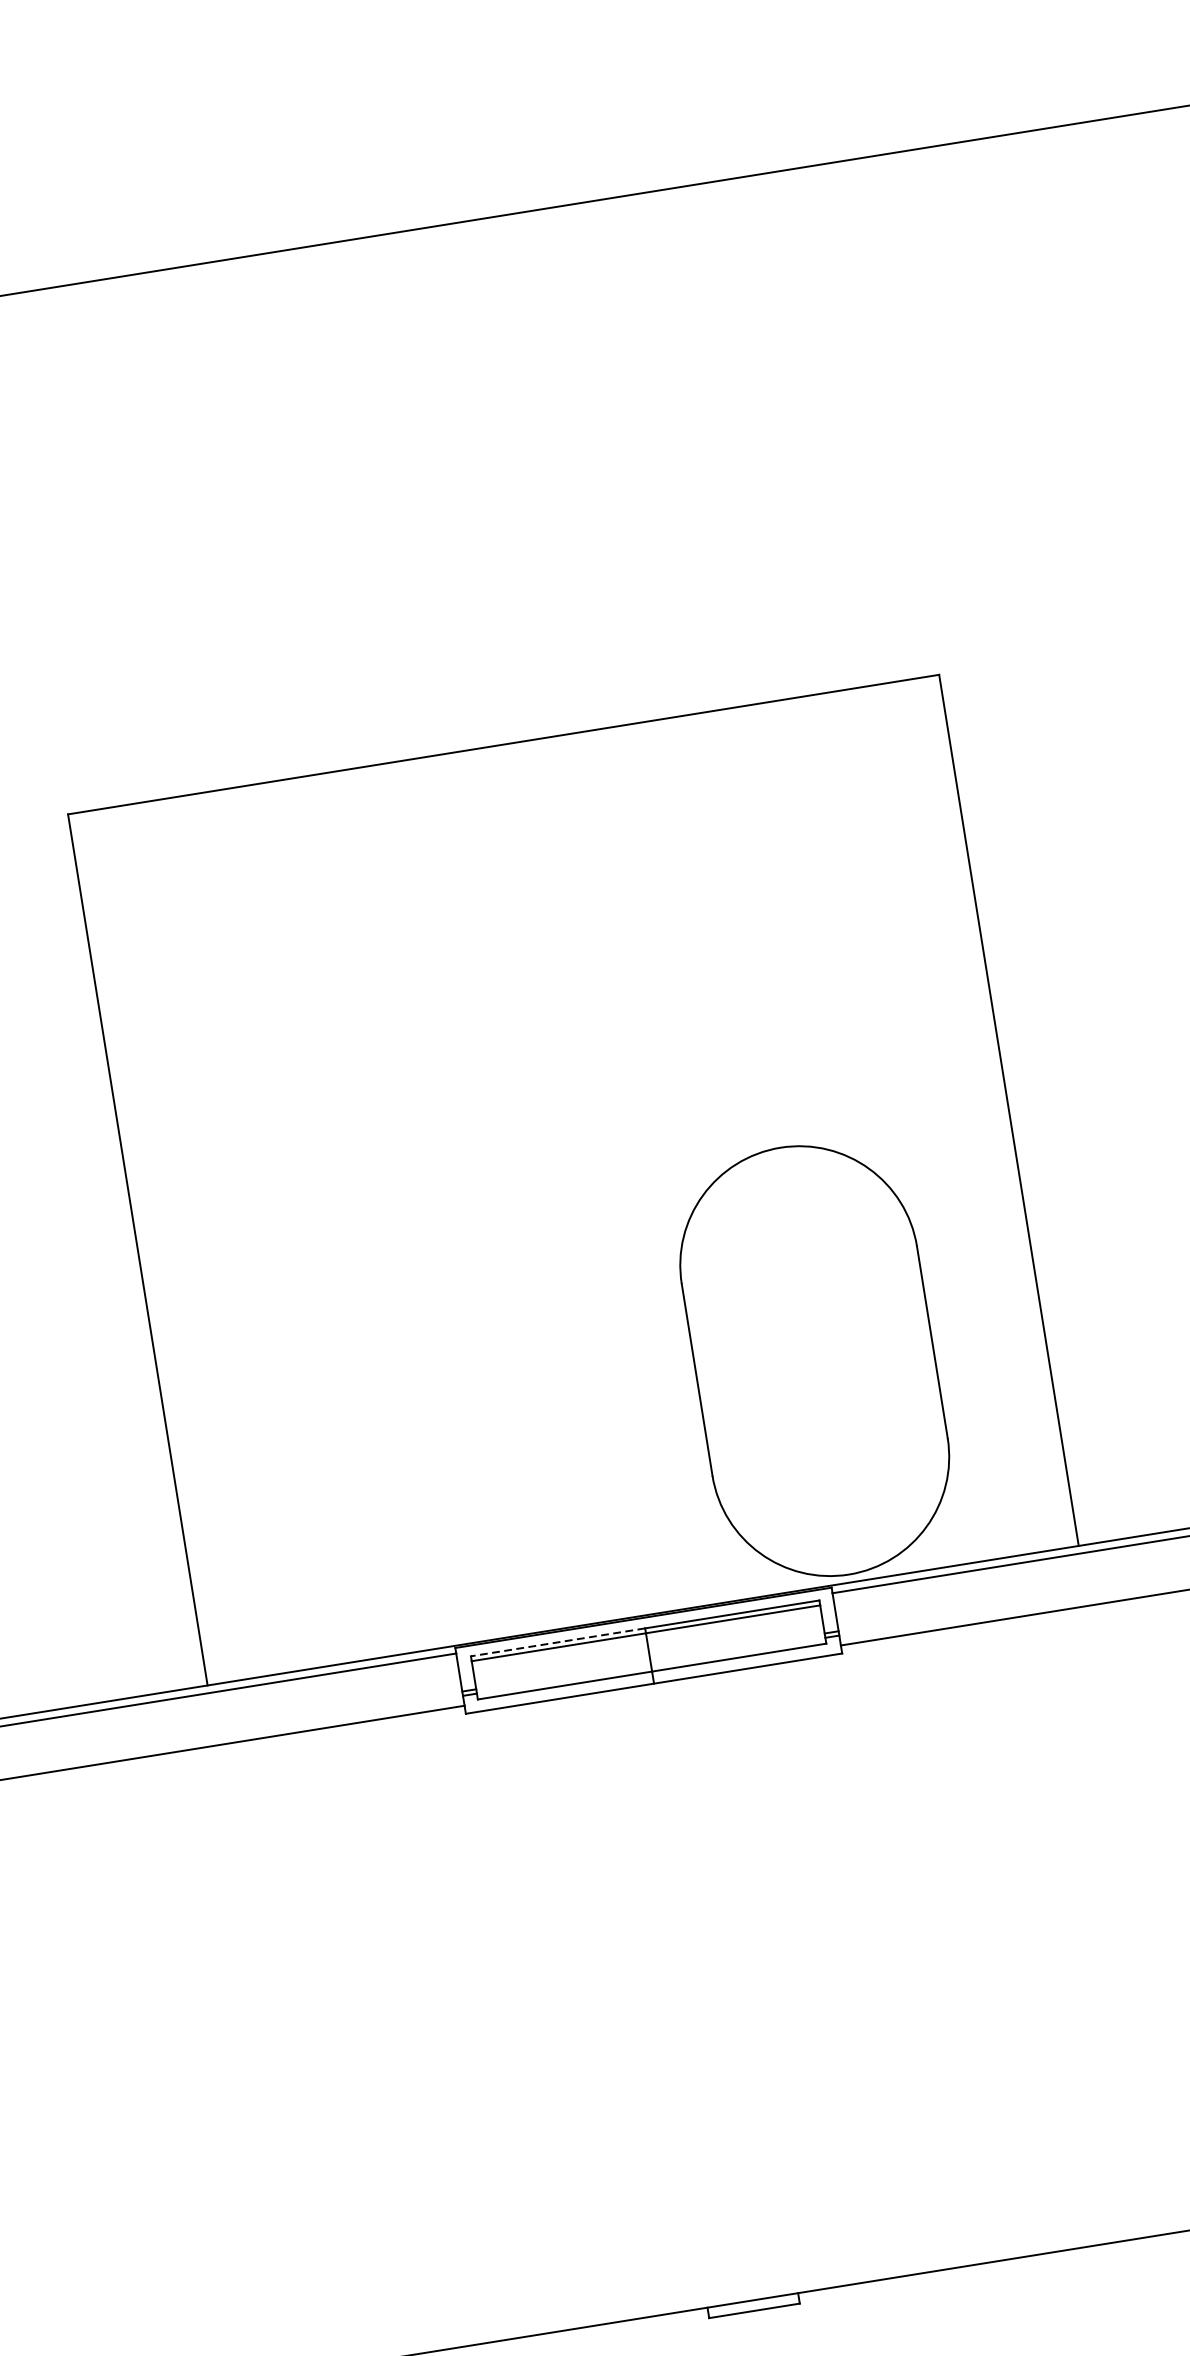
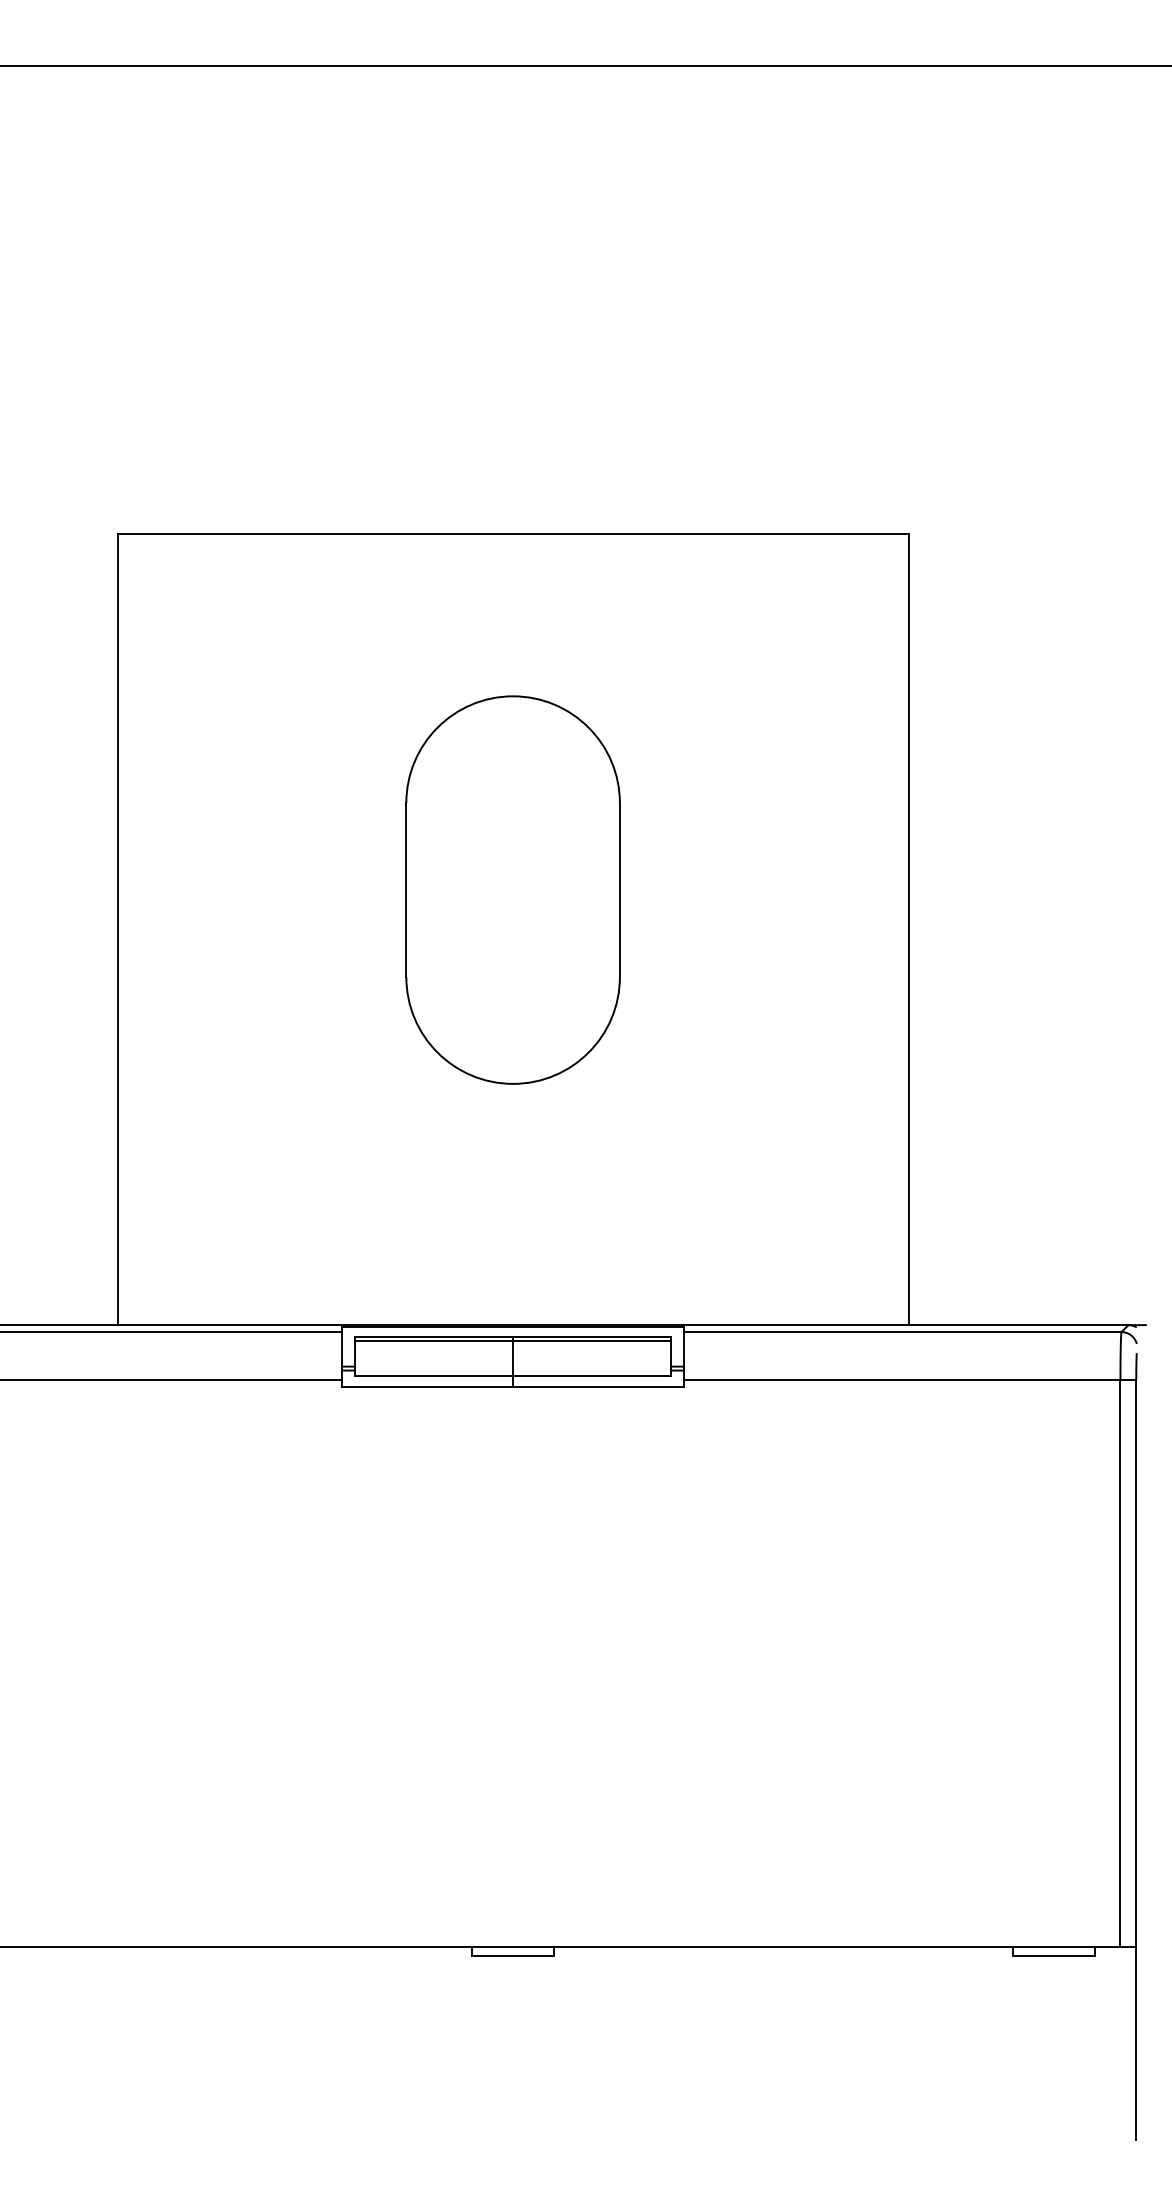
part: (813, 1360) -> (512, 889), moved
line: (557, 1642) -> (433, 1336), dashed -> solid

